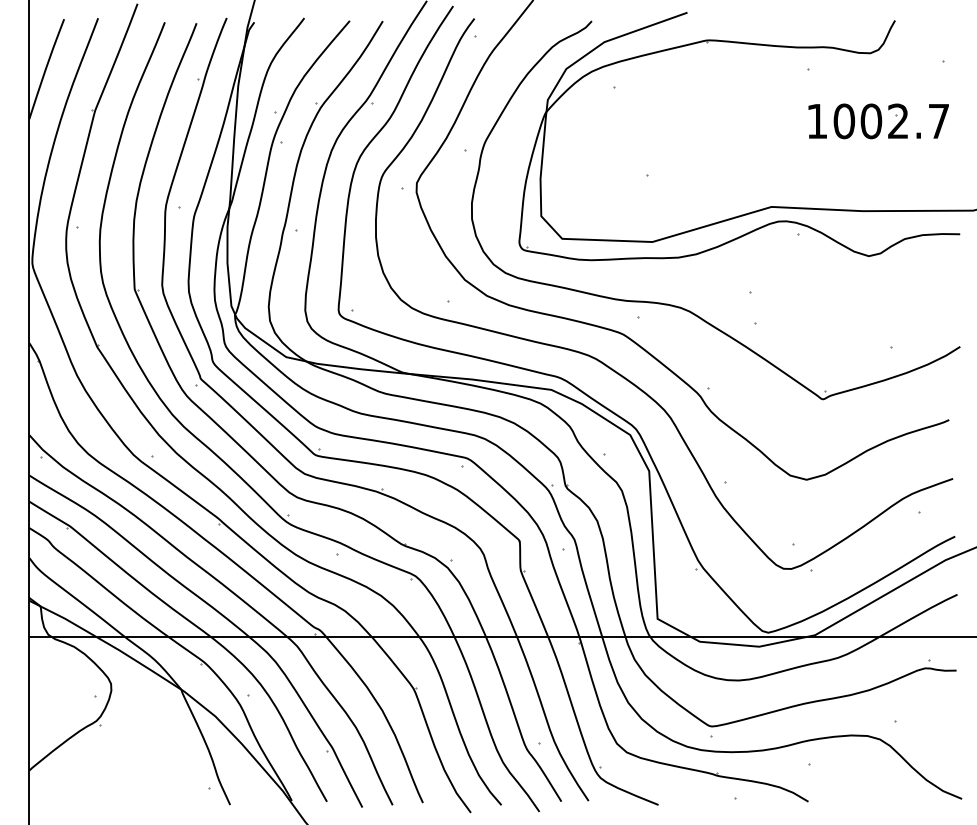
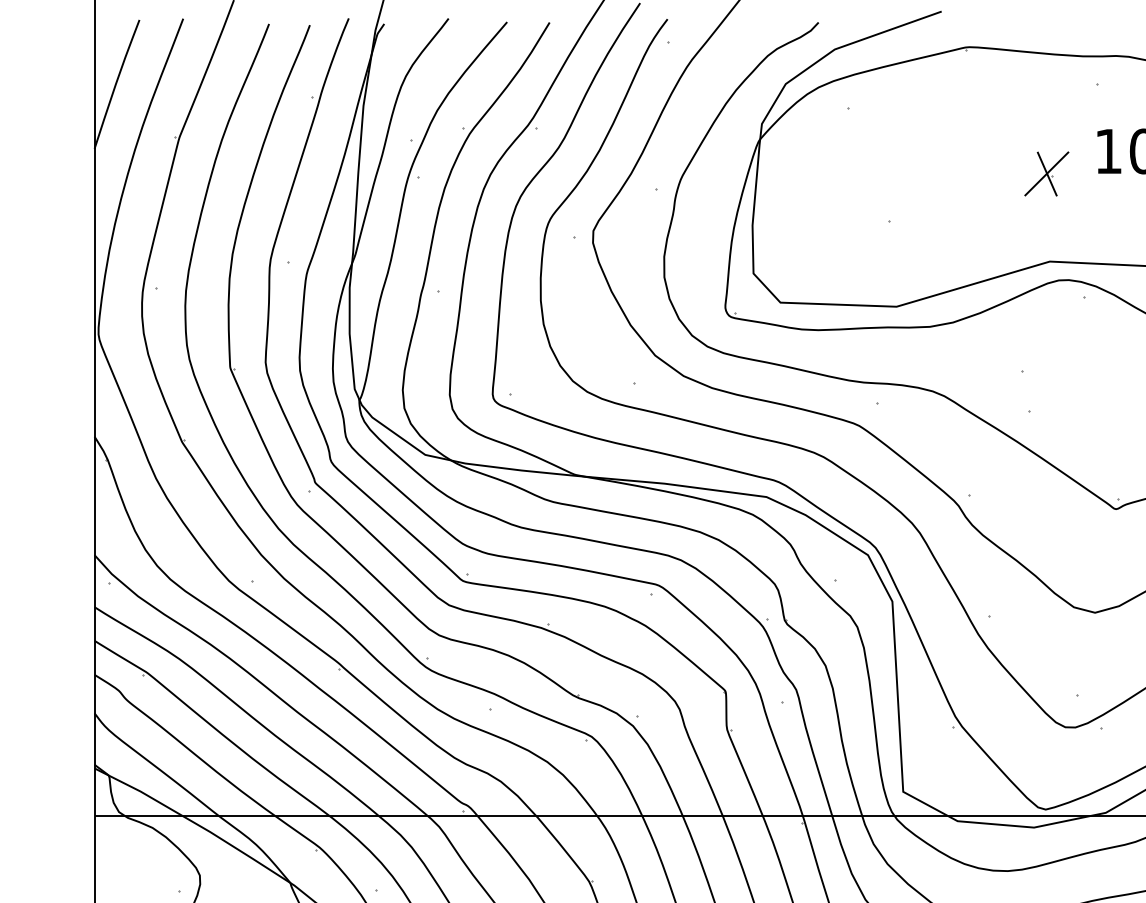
part: (768, 138) -> (1045, 173), added

